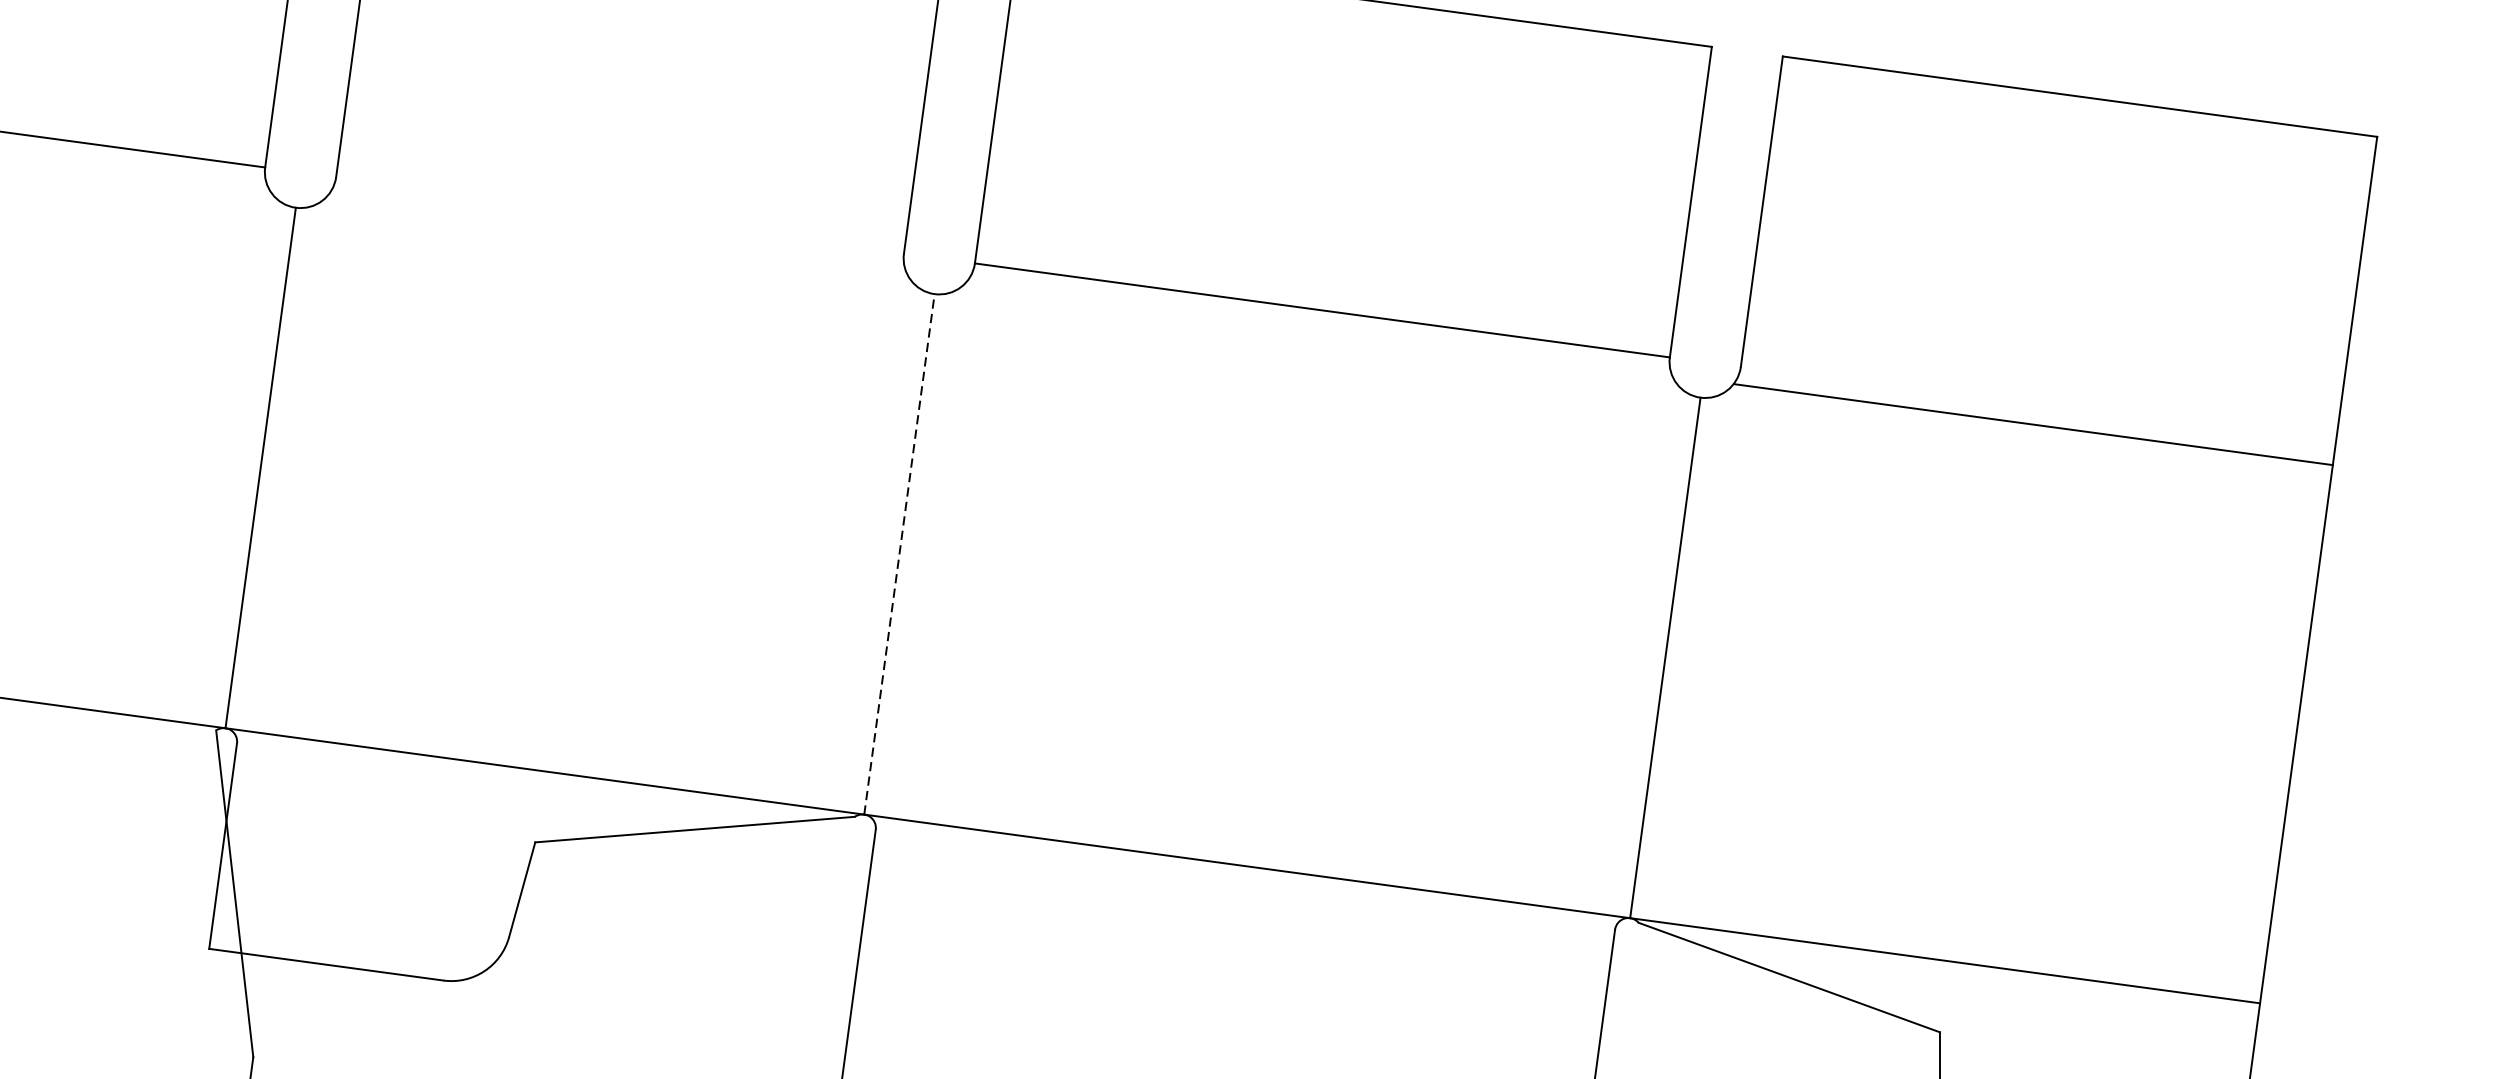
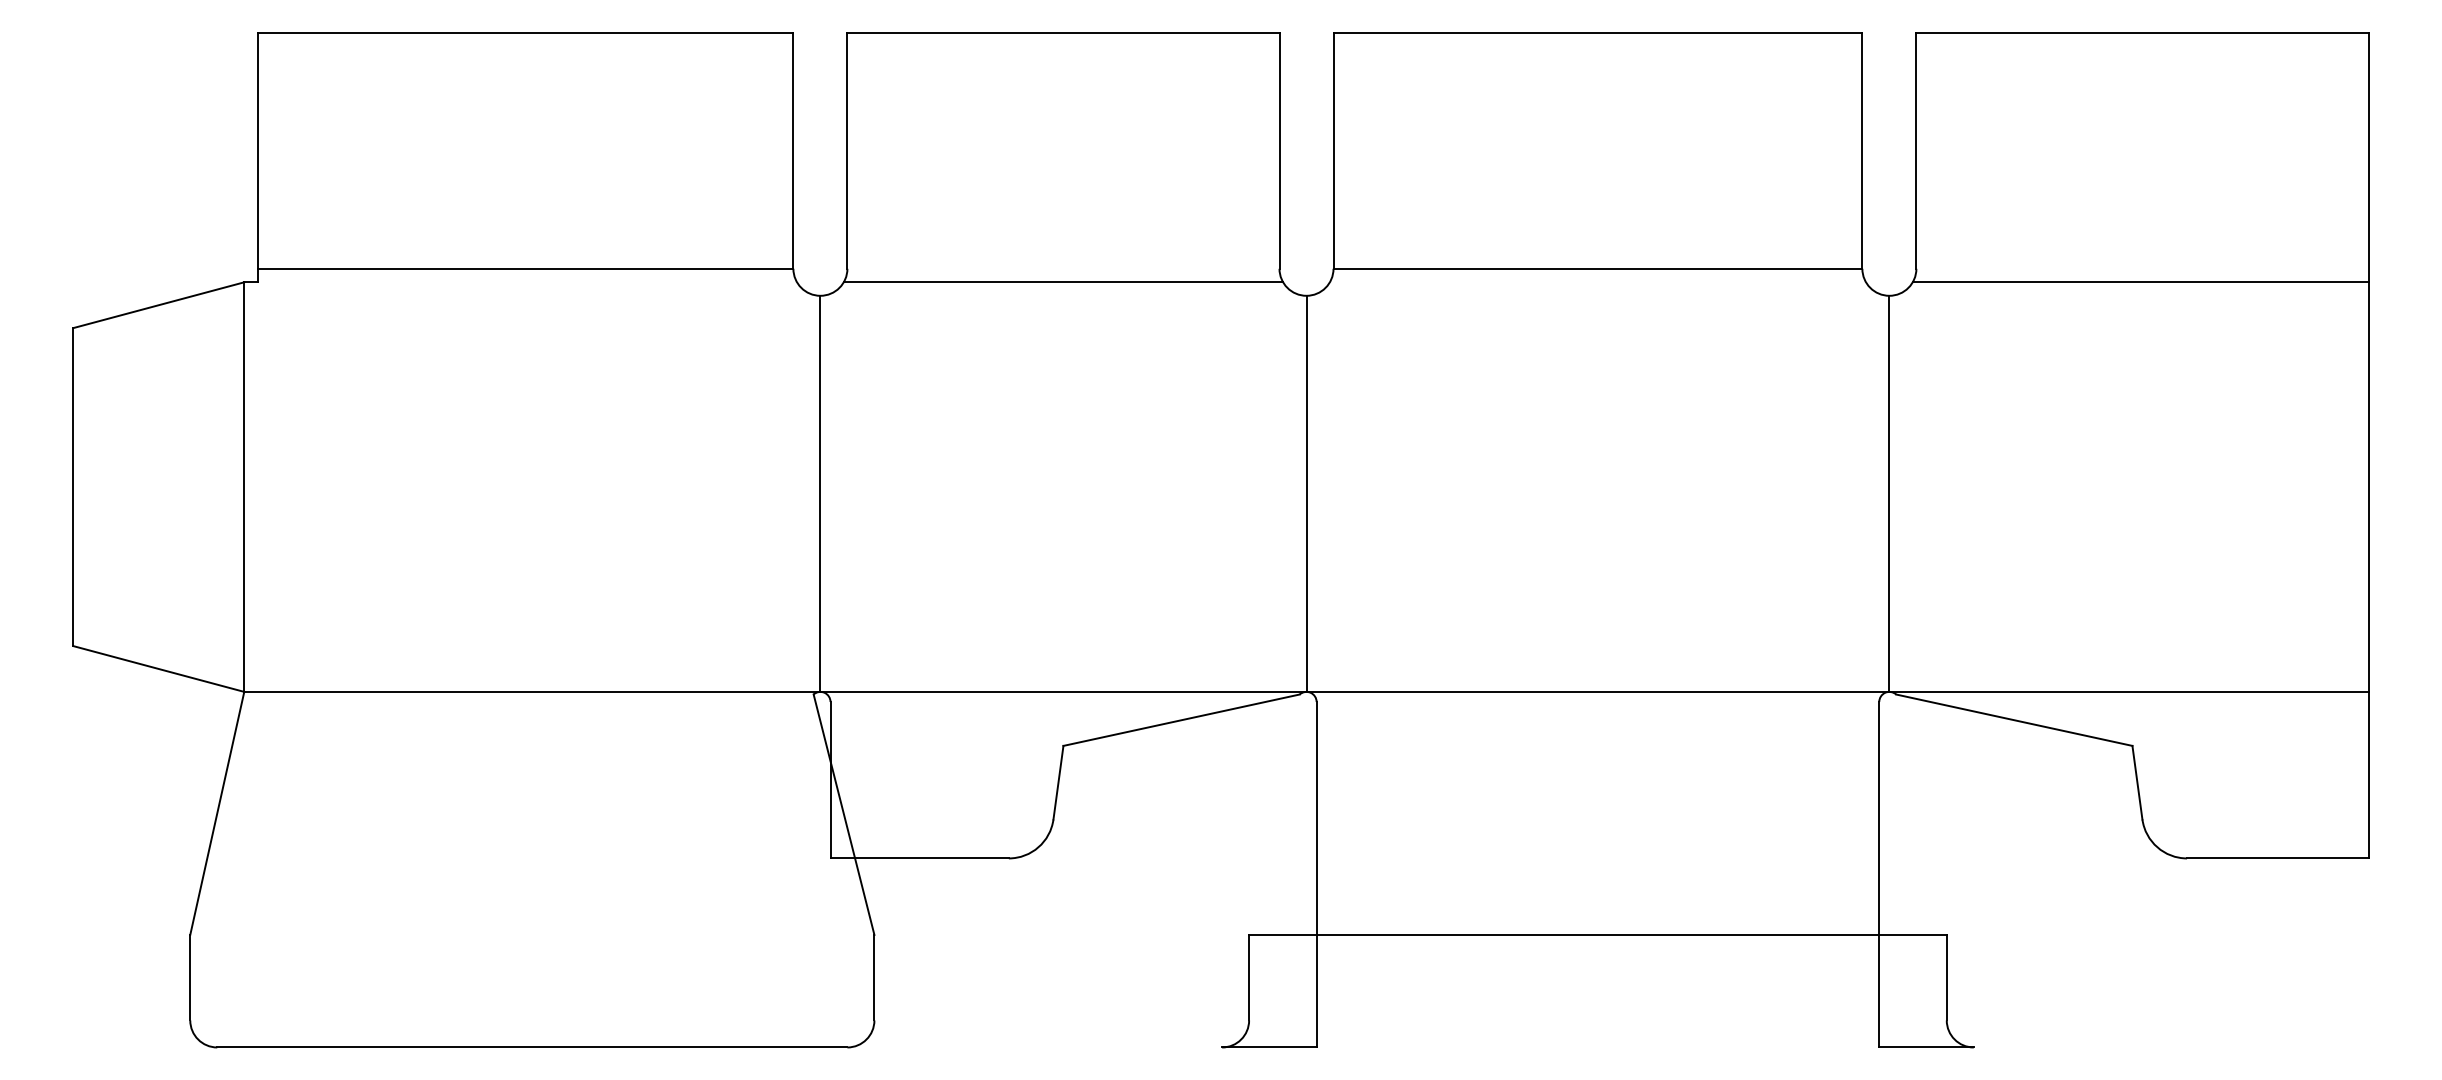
line: (617, 233) -> (1063, 282), added
line: (899, 553) -> (1306, 493), dashed -> solid

